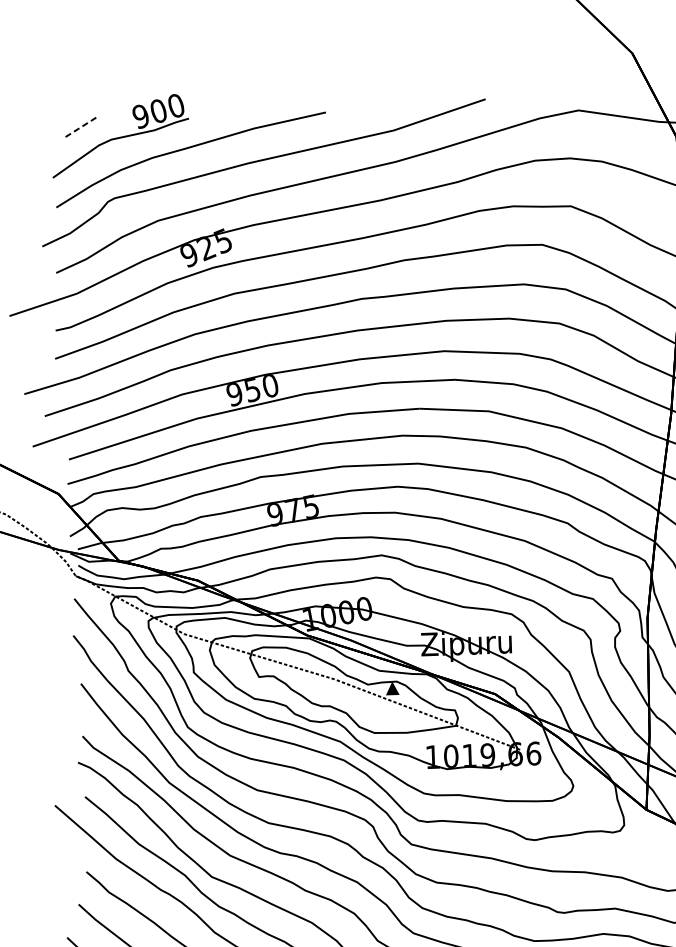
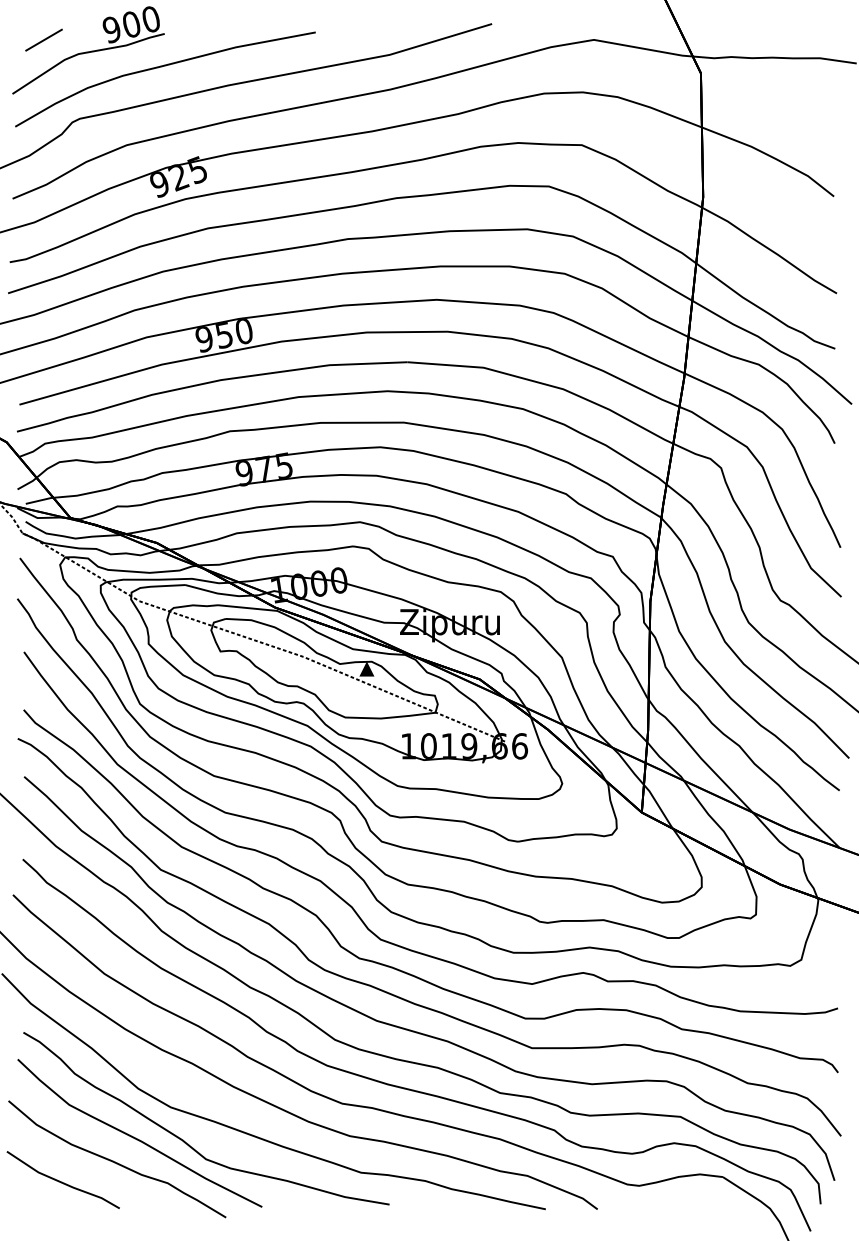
line: (80, 128) -> (44, 40), dashed -> solid

